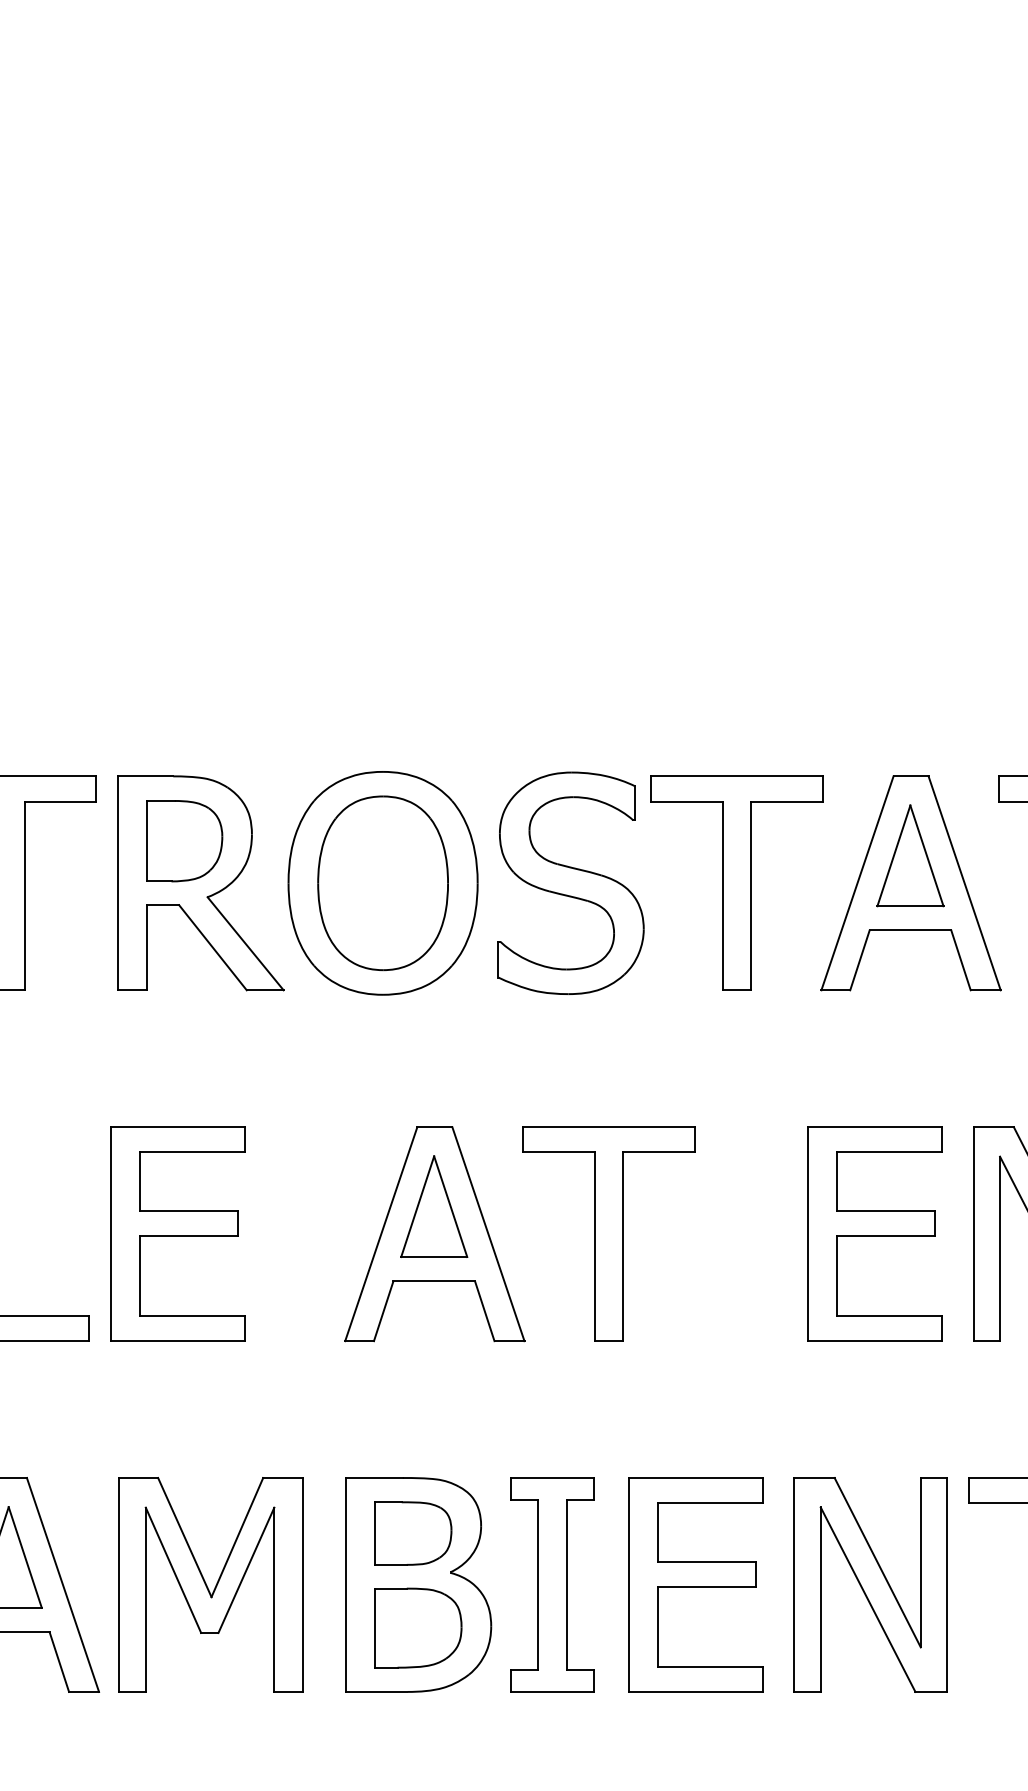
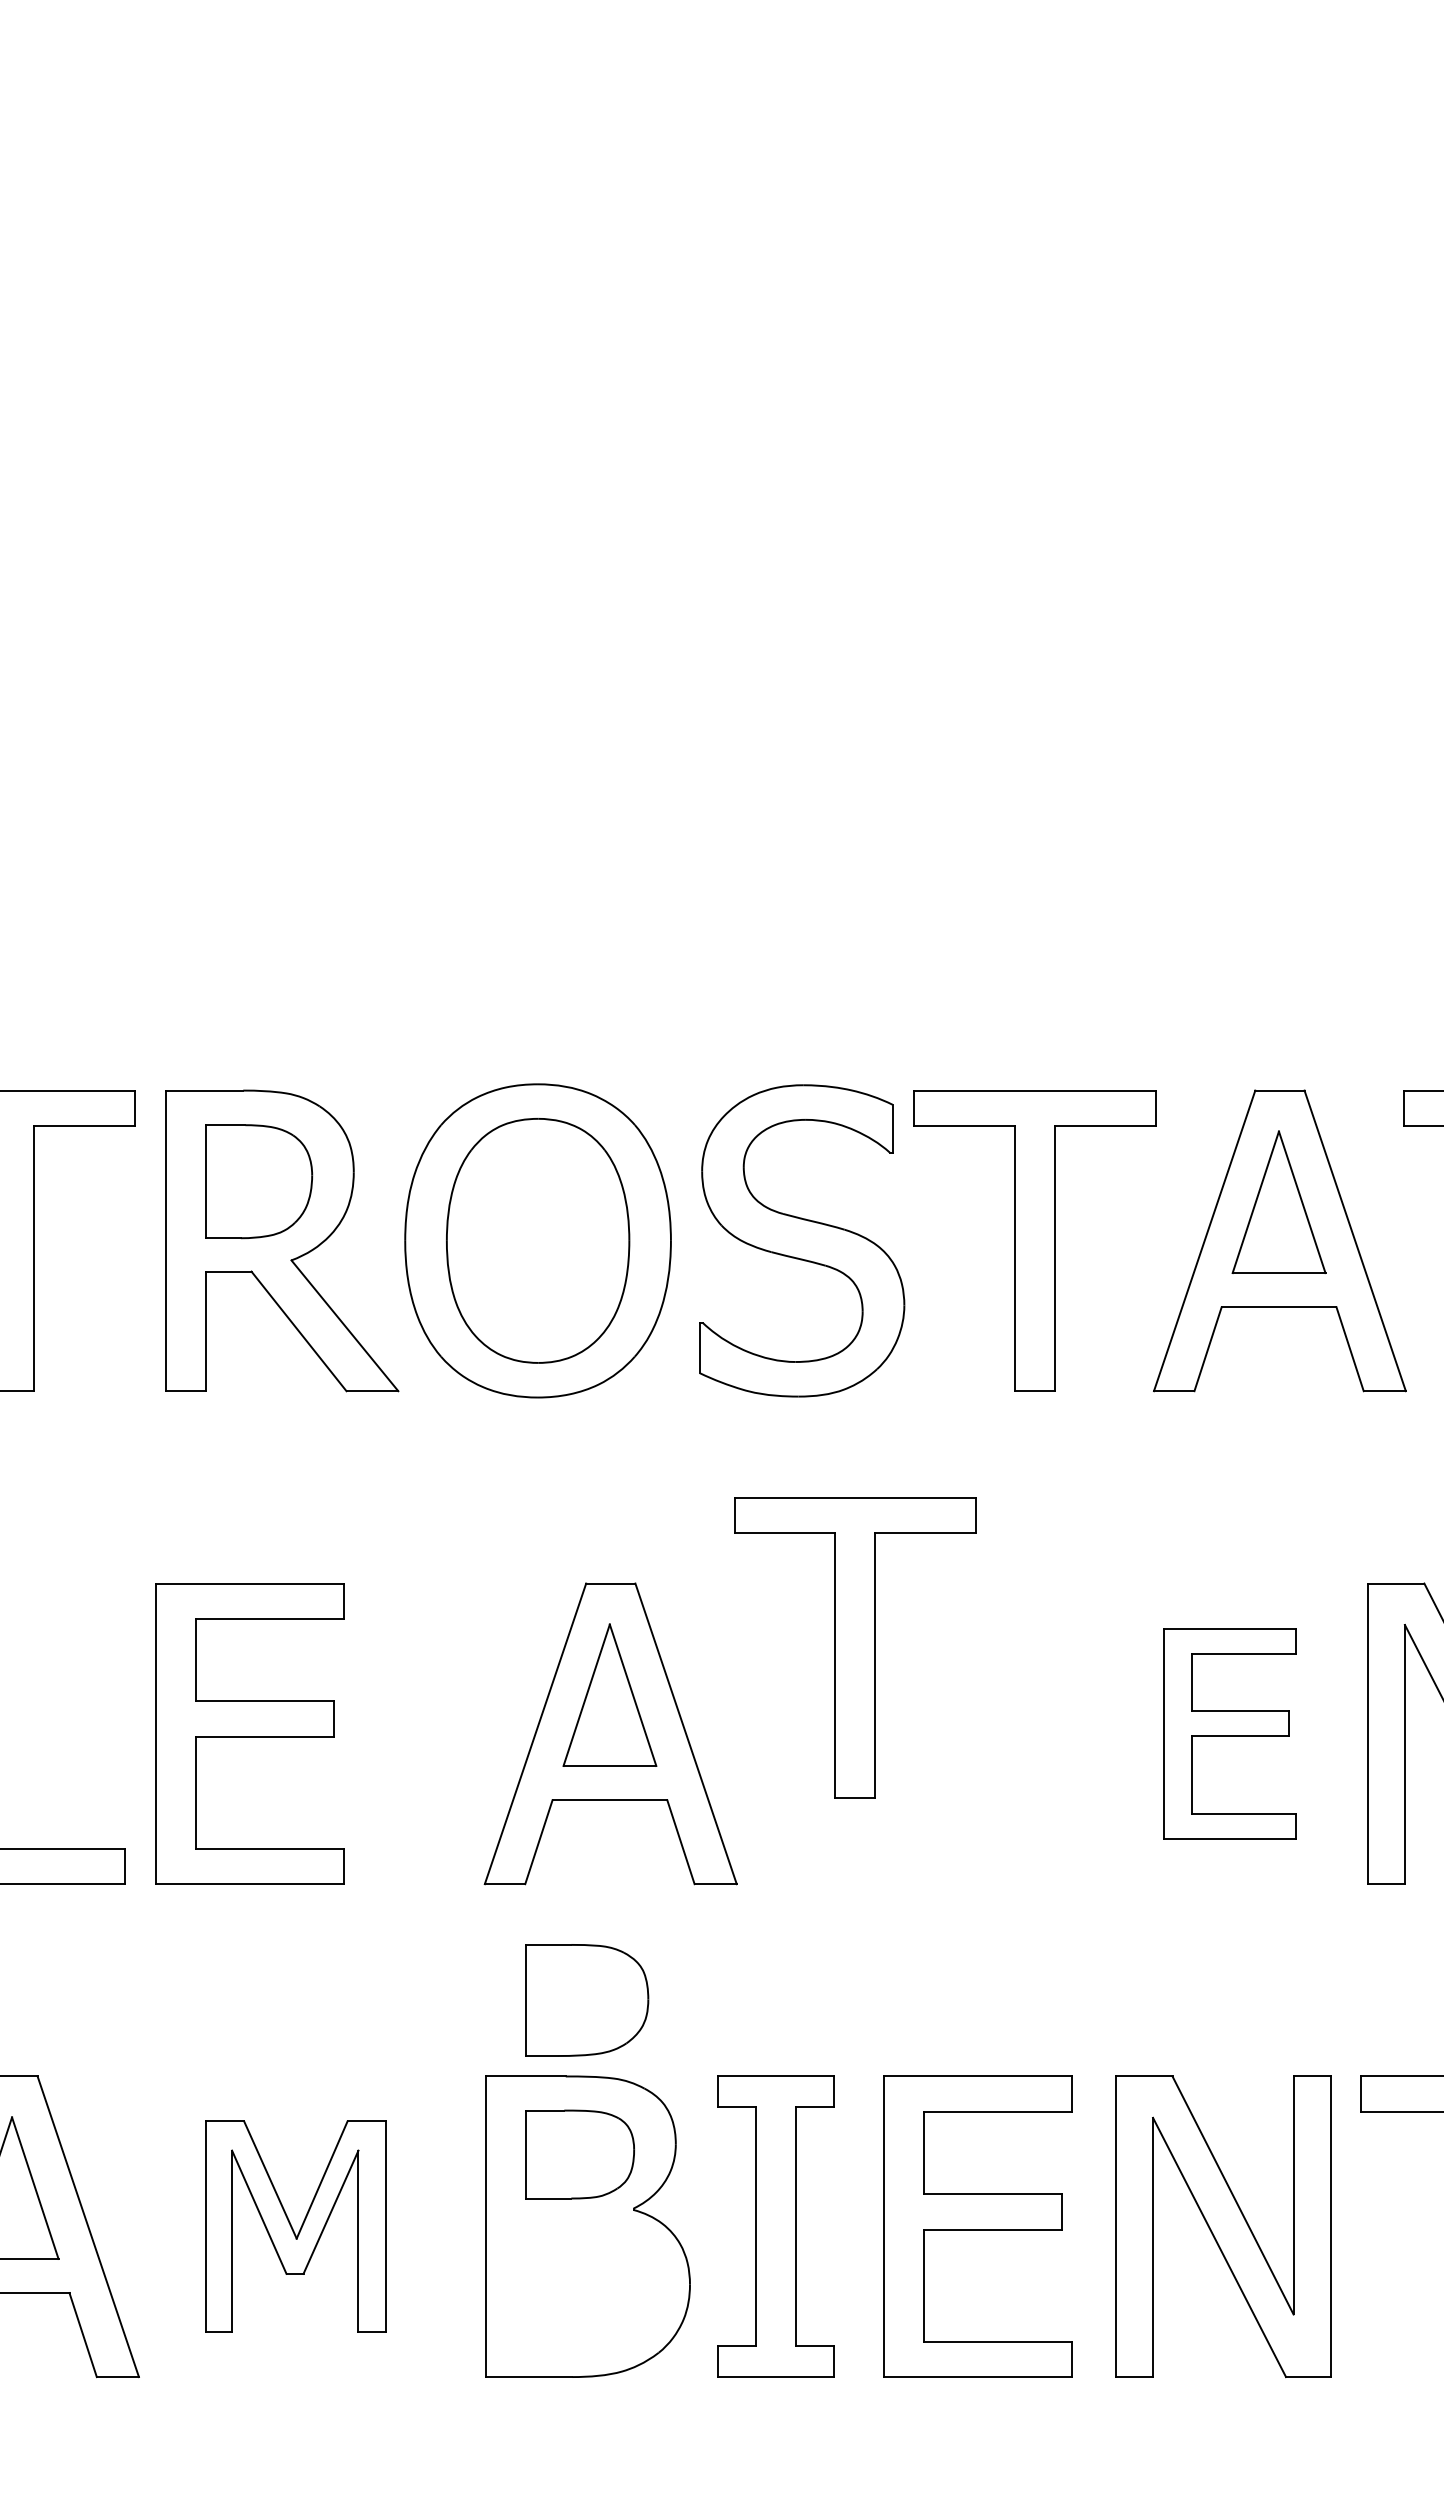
part: (609, 1233) -> (855, 1647), moved
part: (875, 1233) -> (1229, 1733), size x0.7
part: (210, 1584) -> (295, 2226), size x0.7
part: (418, 1628) -> (587, 2000), moved

